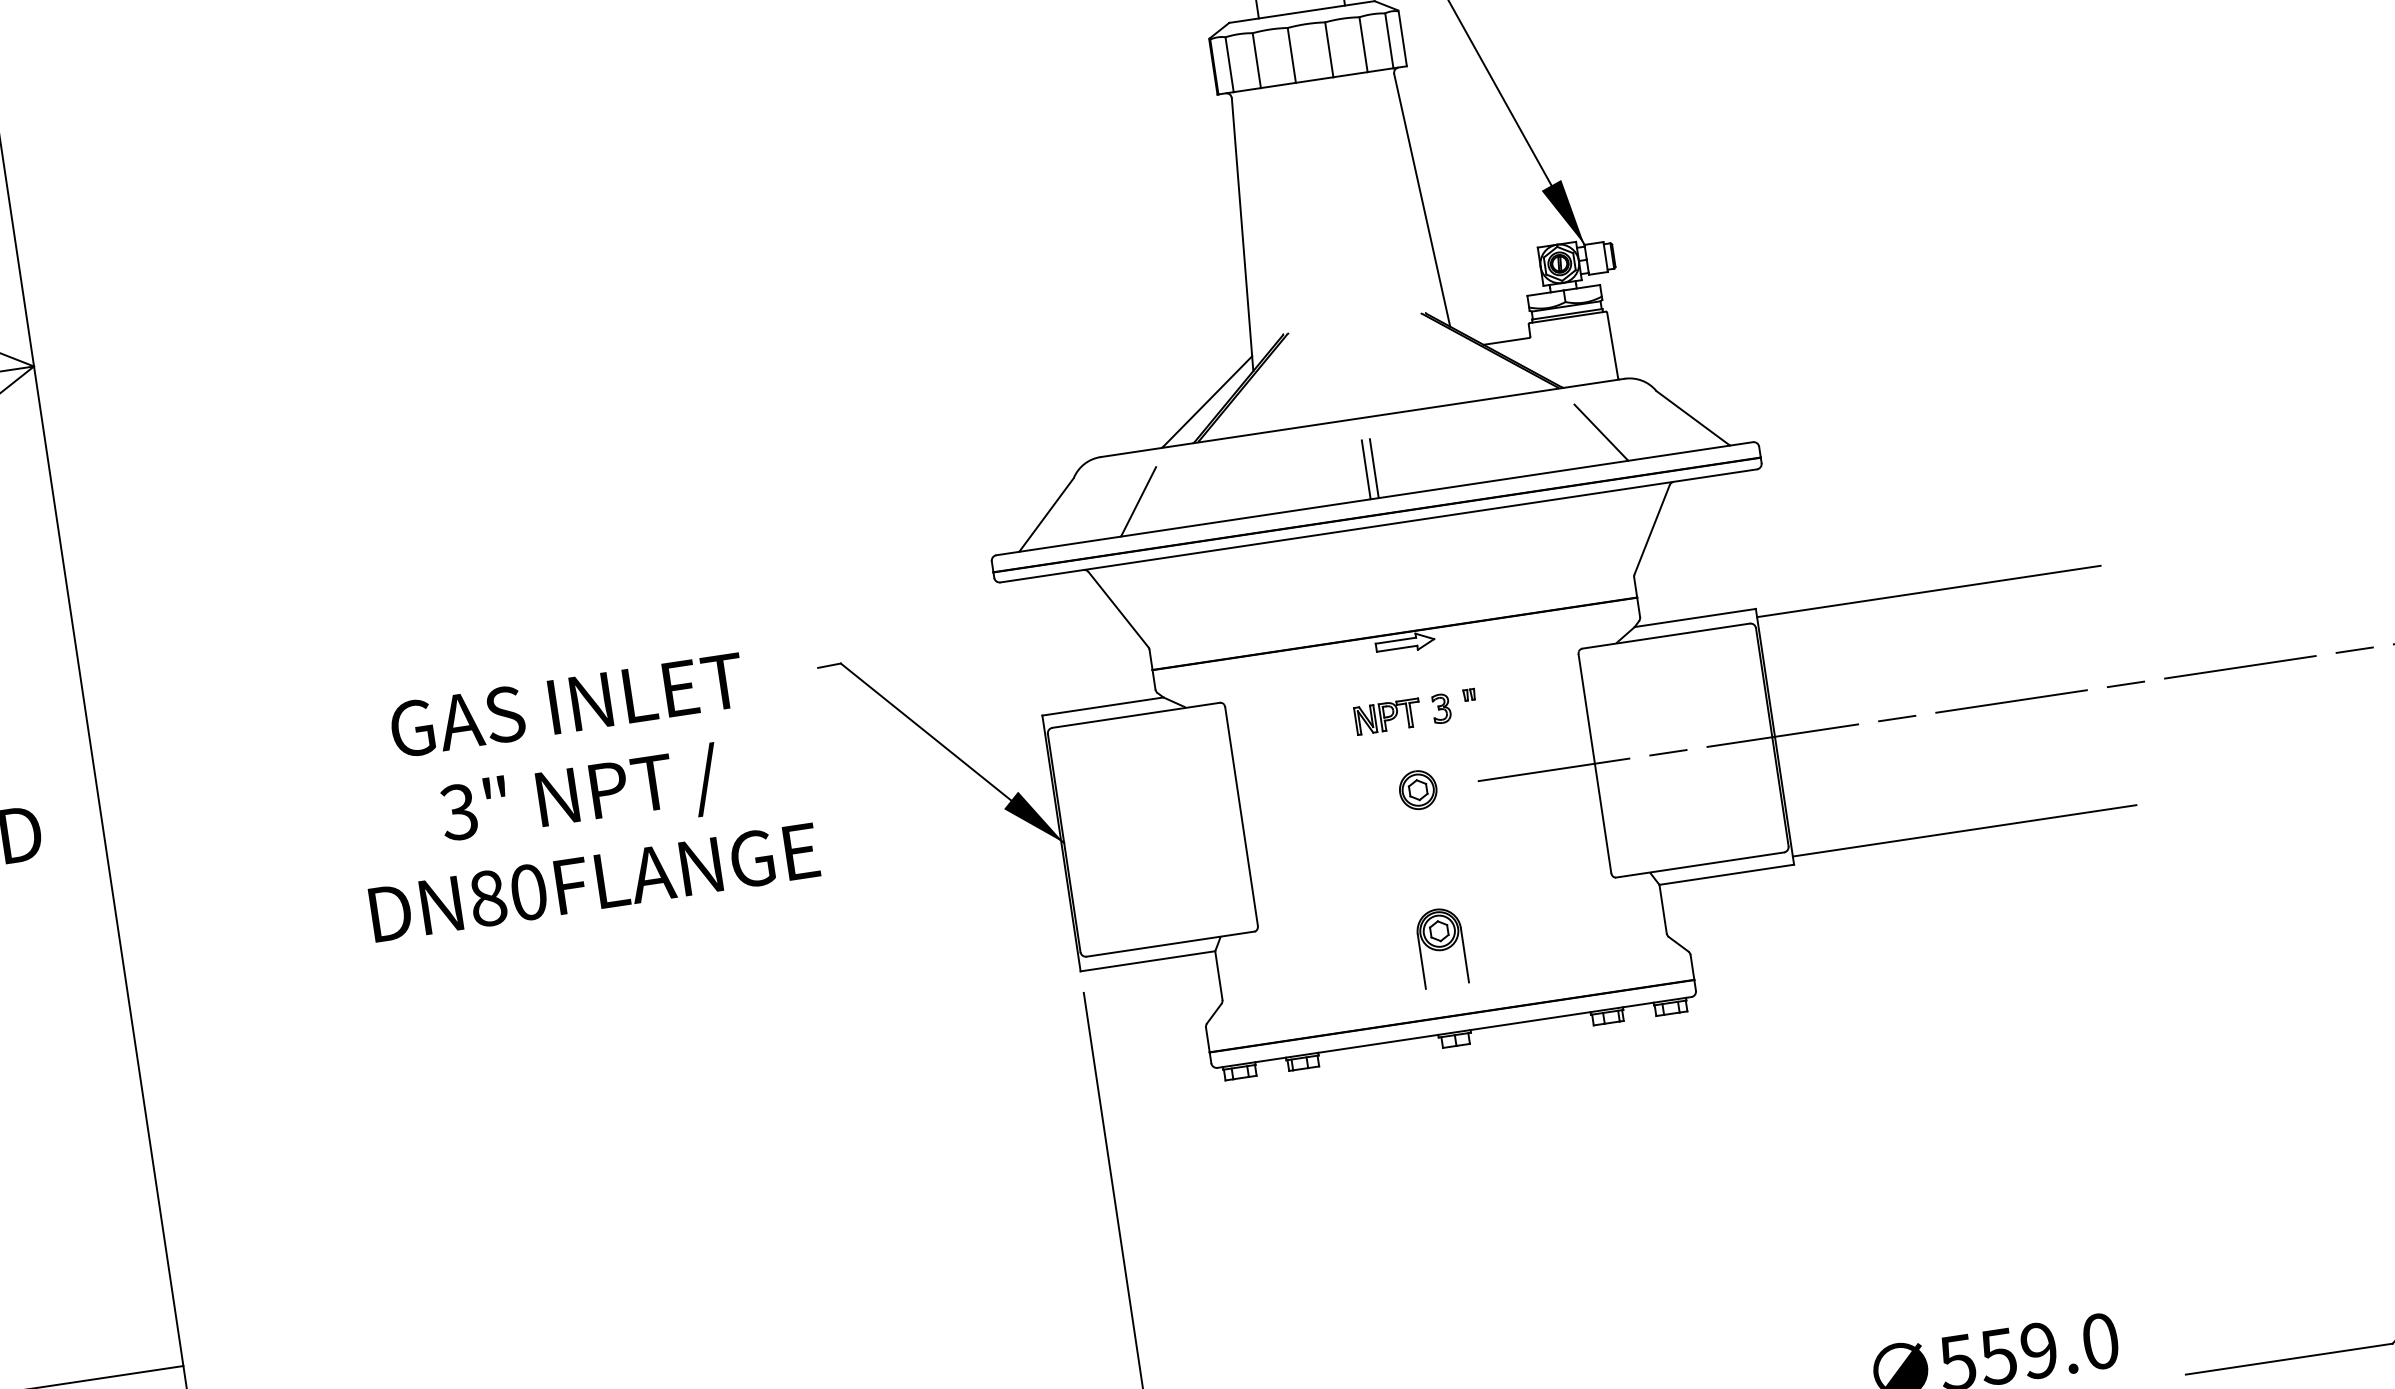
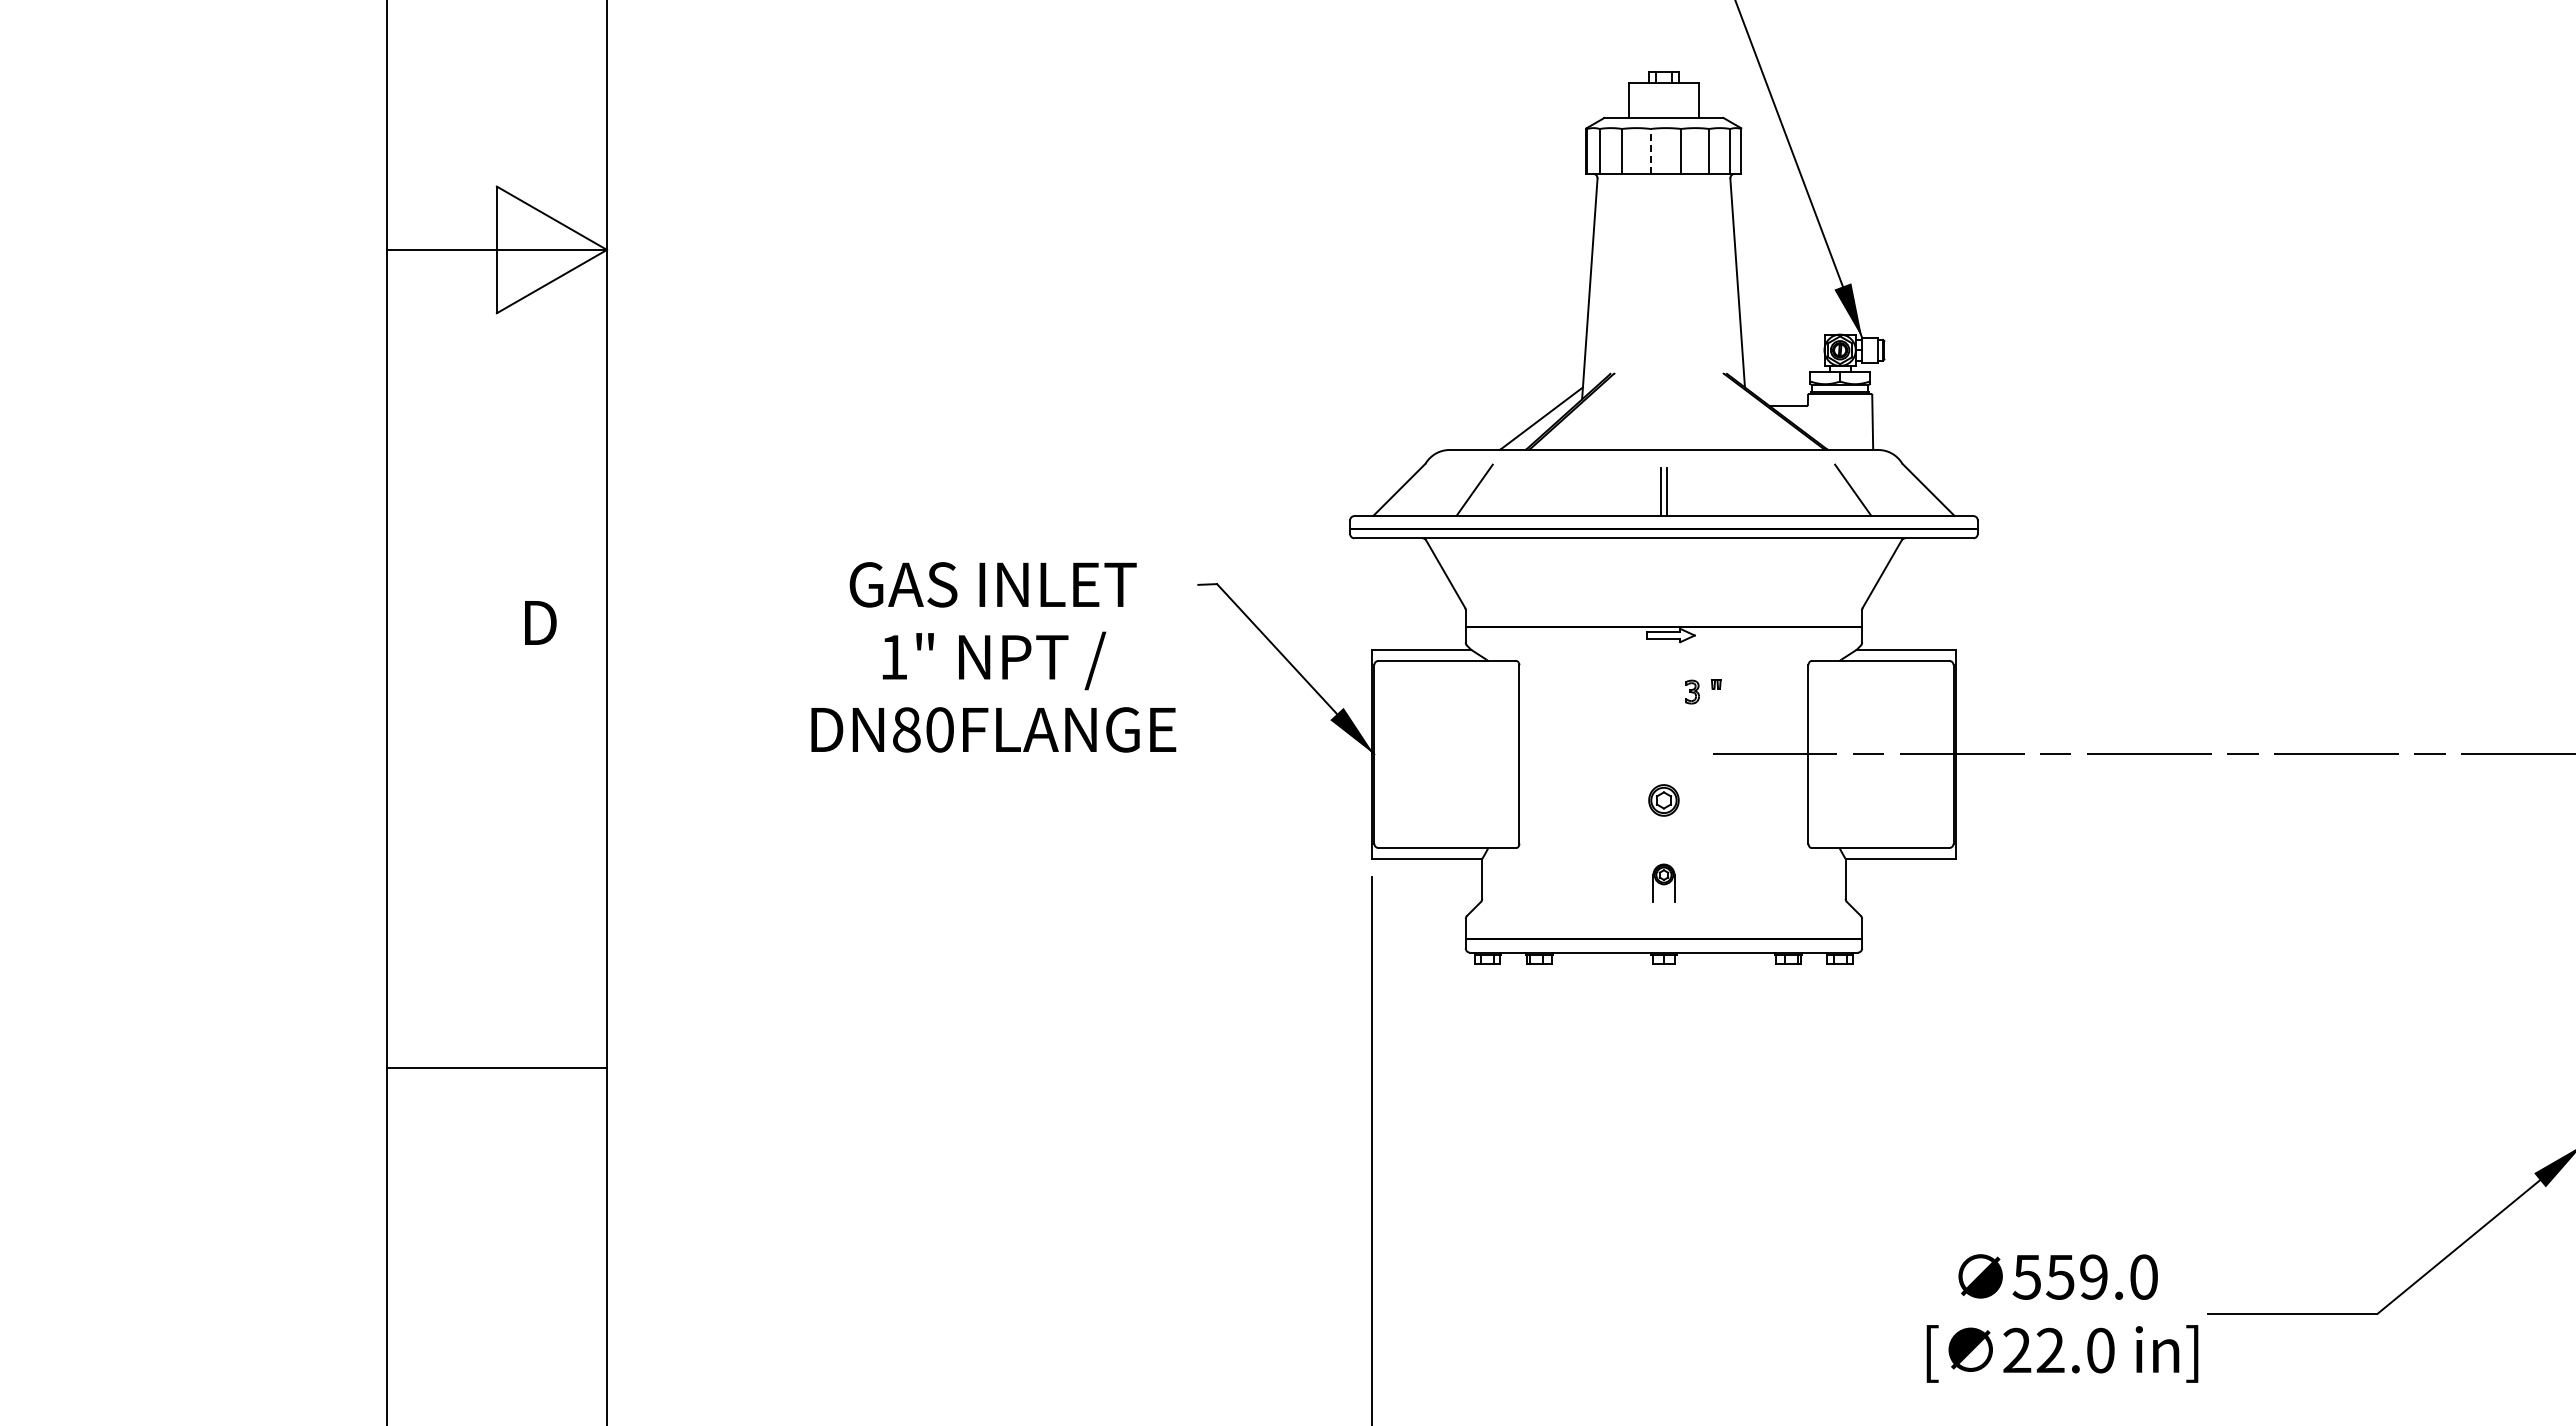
line: (1291, 54) -> (1650, 150), solid -> dashed
line: (1927, 591) -> (2095, 656), removed
part: (1388, 717) -> (1648, 692), removed
part: (1417, 790) -> (1663, 800), moved
text: (458, 812) -> (893, 657), 3" -> 1"
line: (1963, 831) -> (2095, 852), removed
part: (1441, 946) -> (1663, 882), size x0.6

